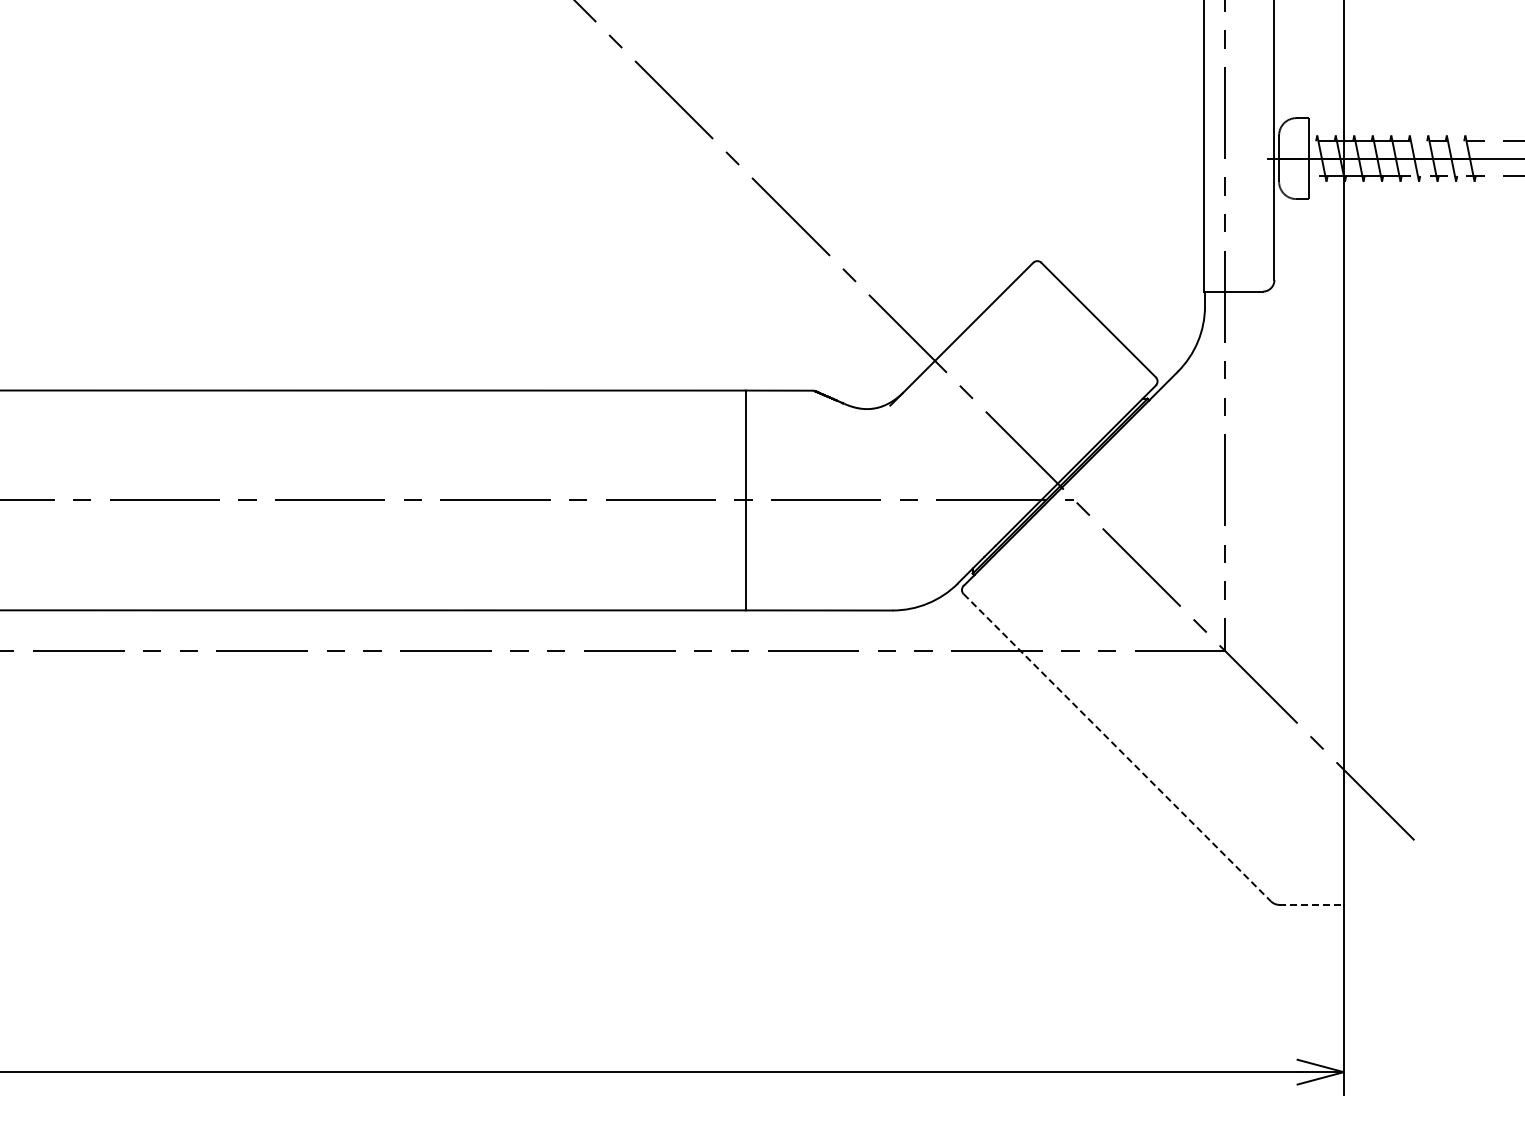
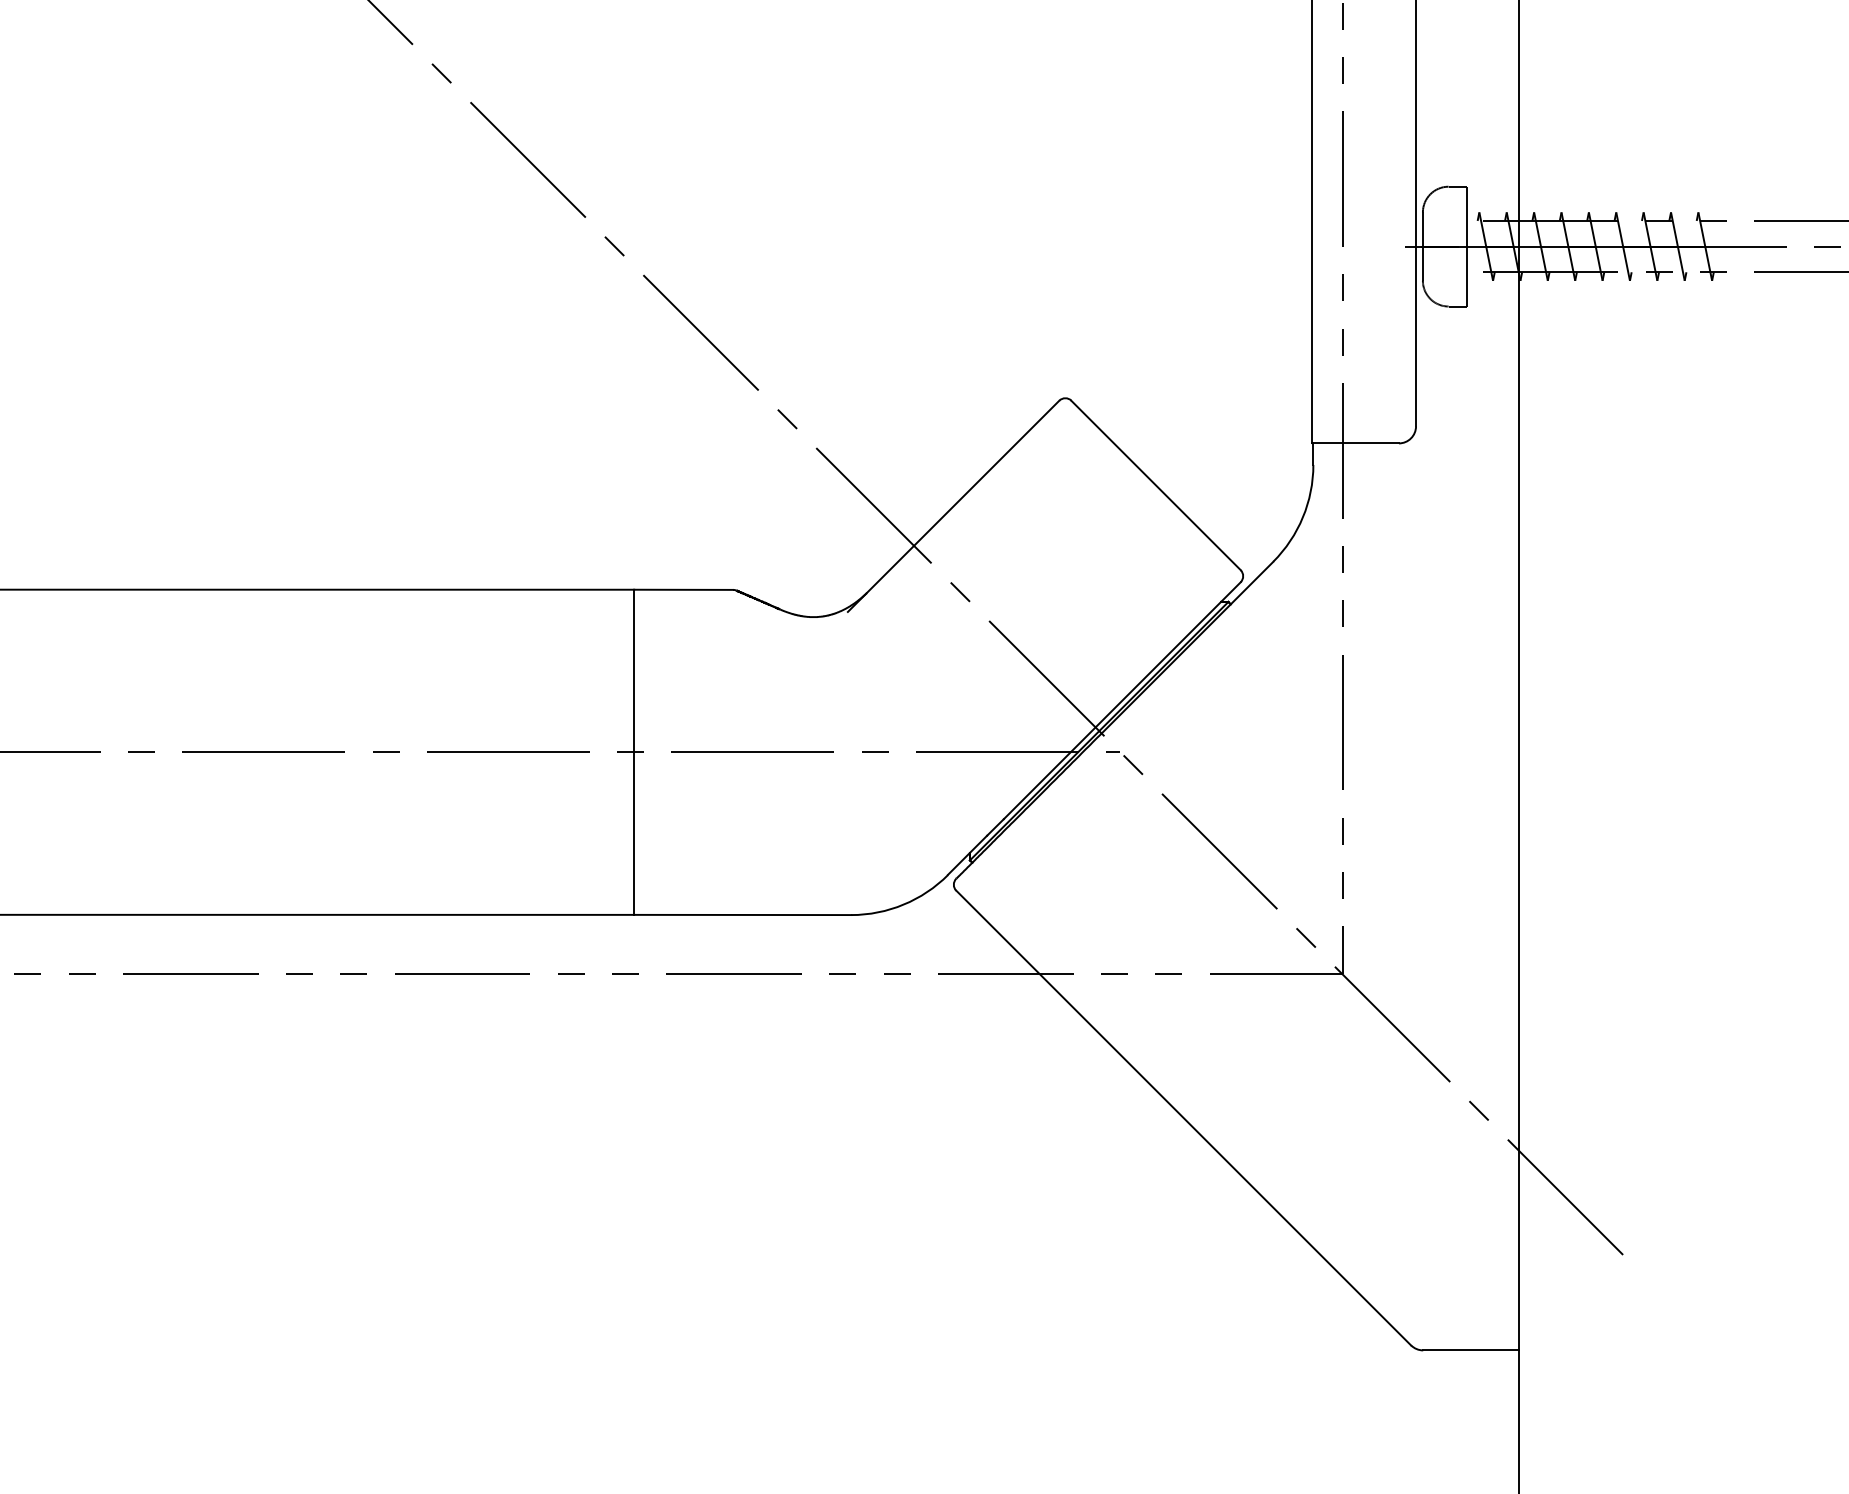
line: (1117, 748) -> (1183, 1119), dashed -> solid
line: (1312, 904) -> (1472, 1349), dashed -> solid

